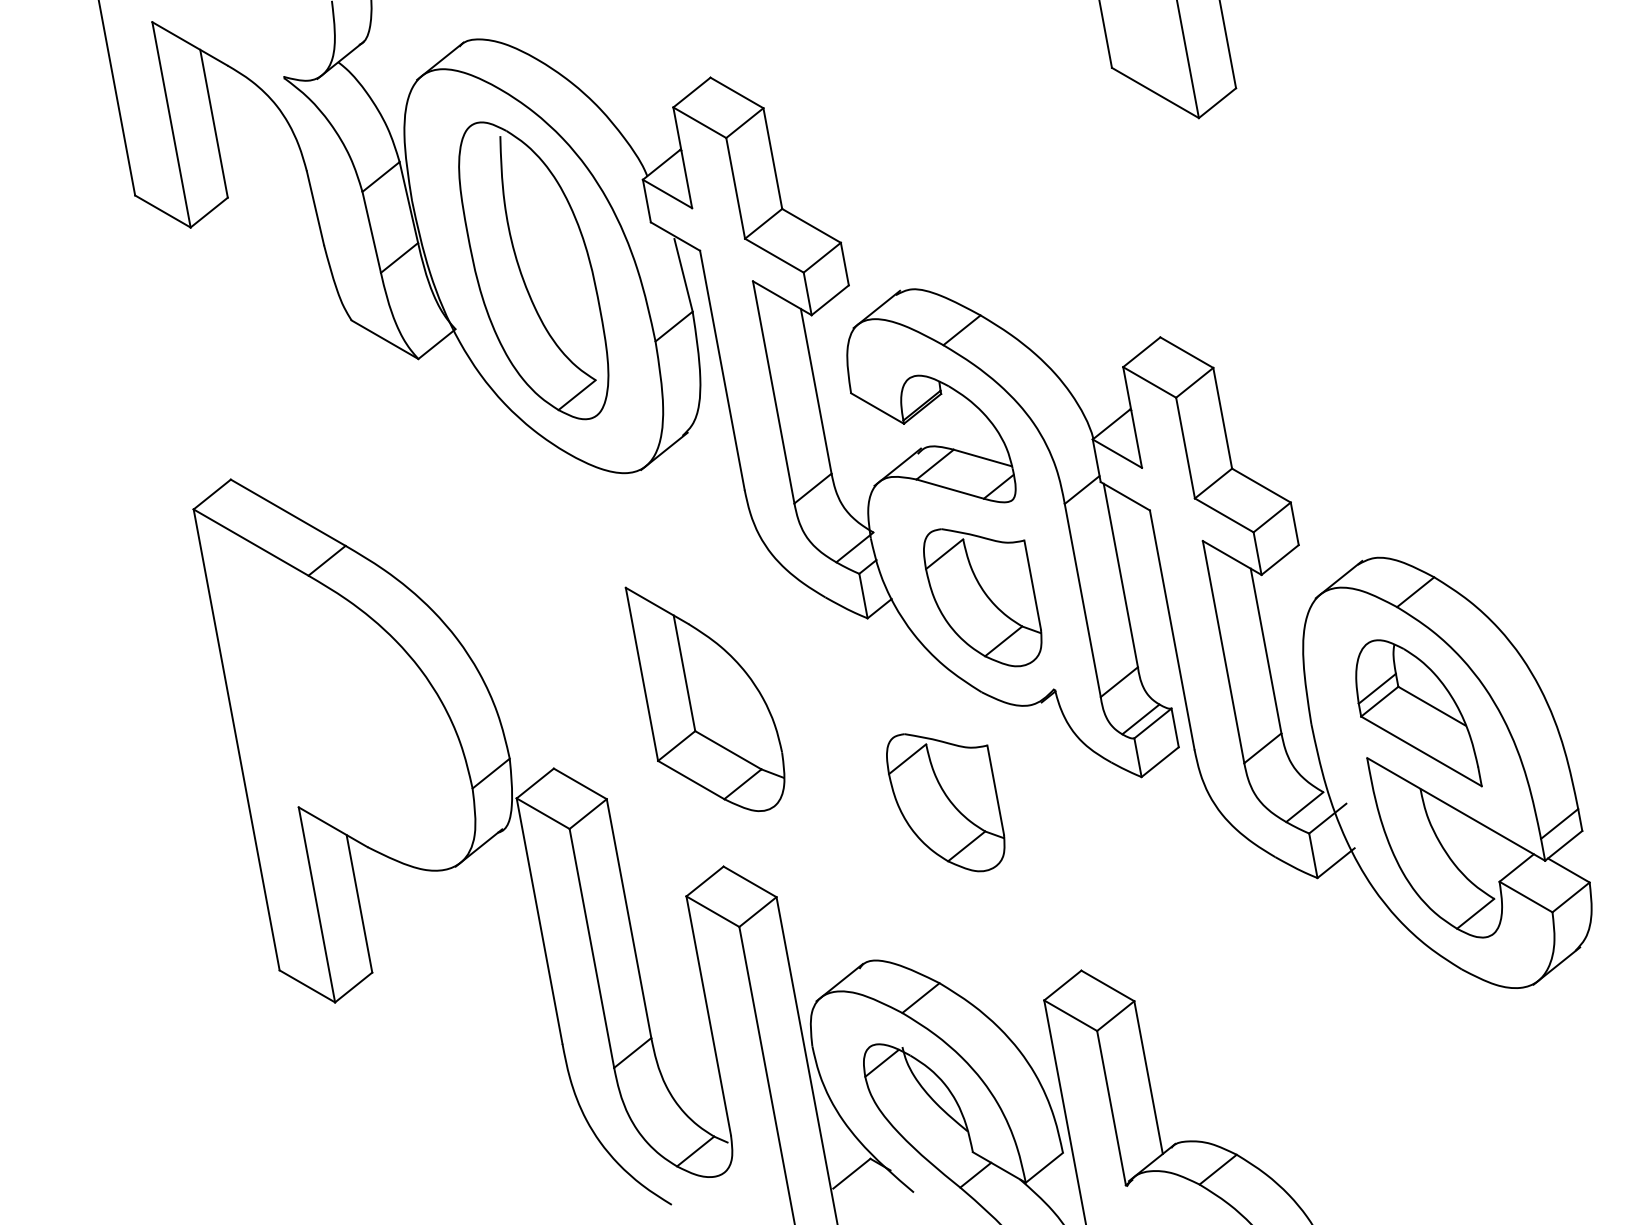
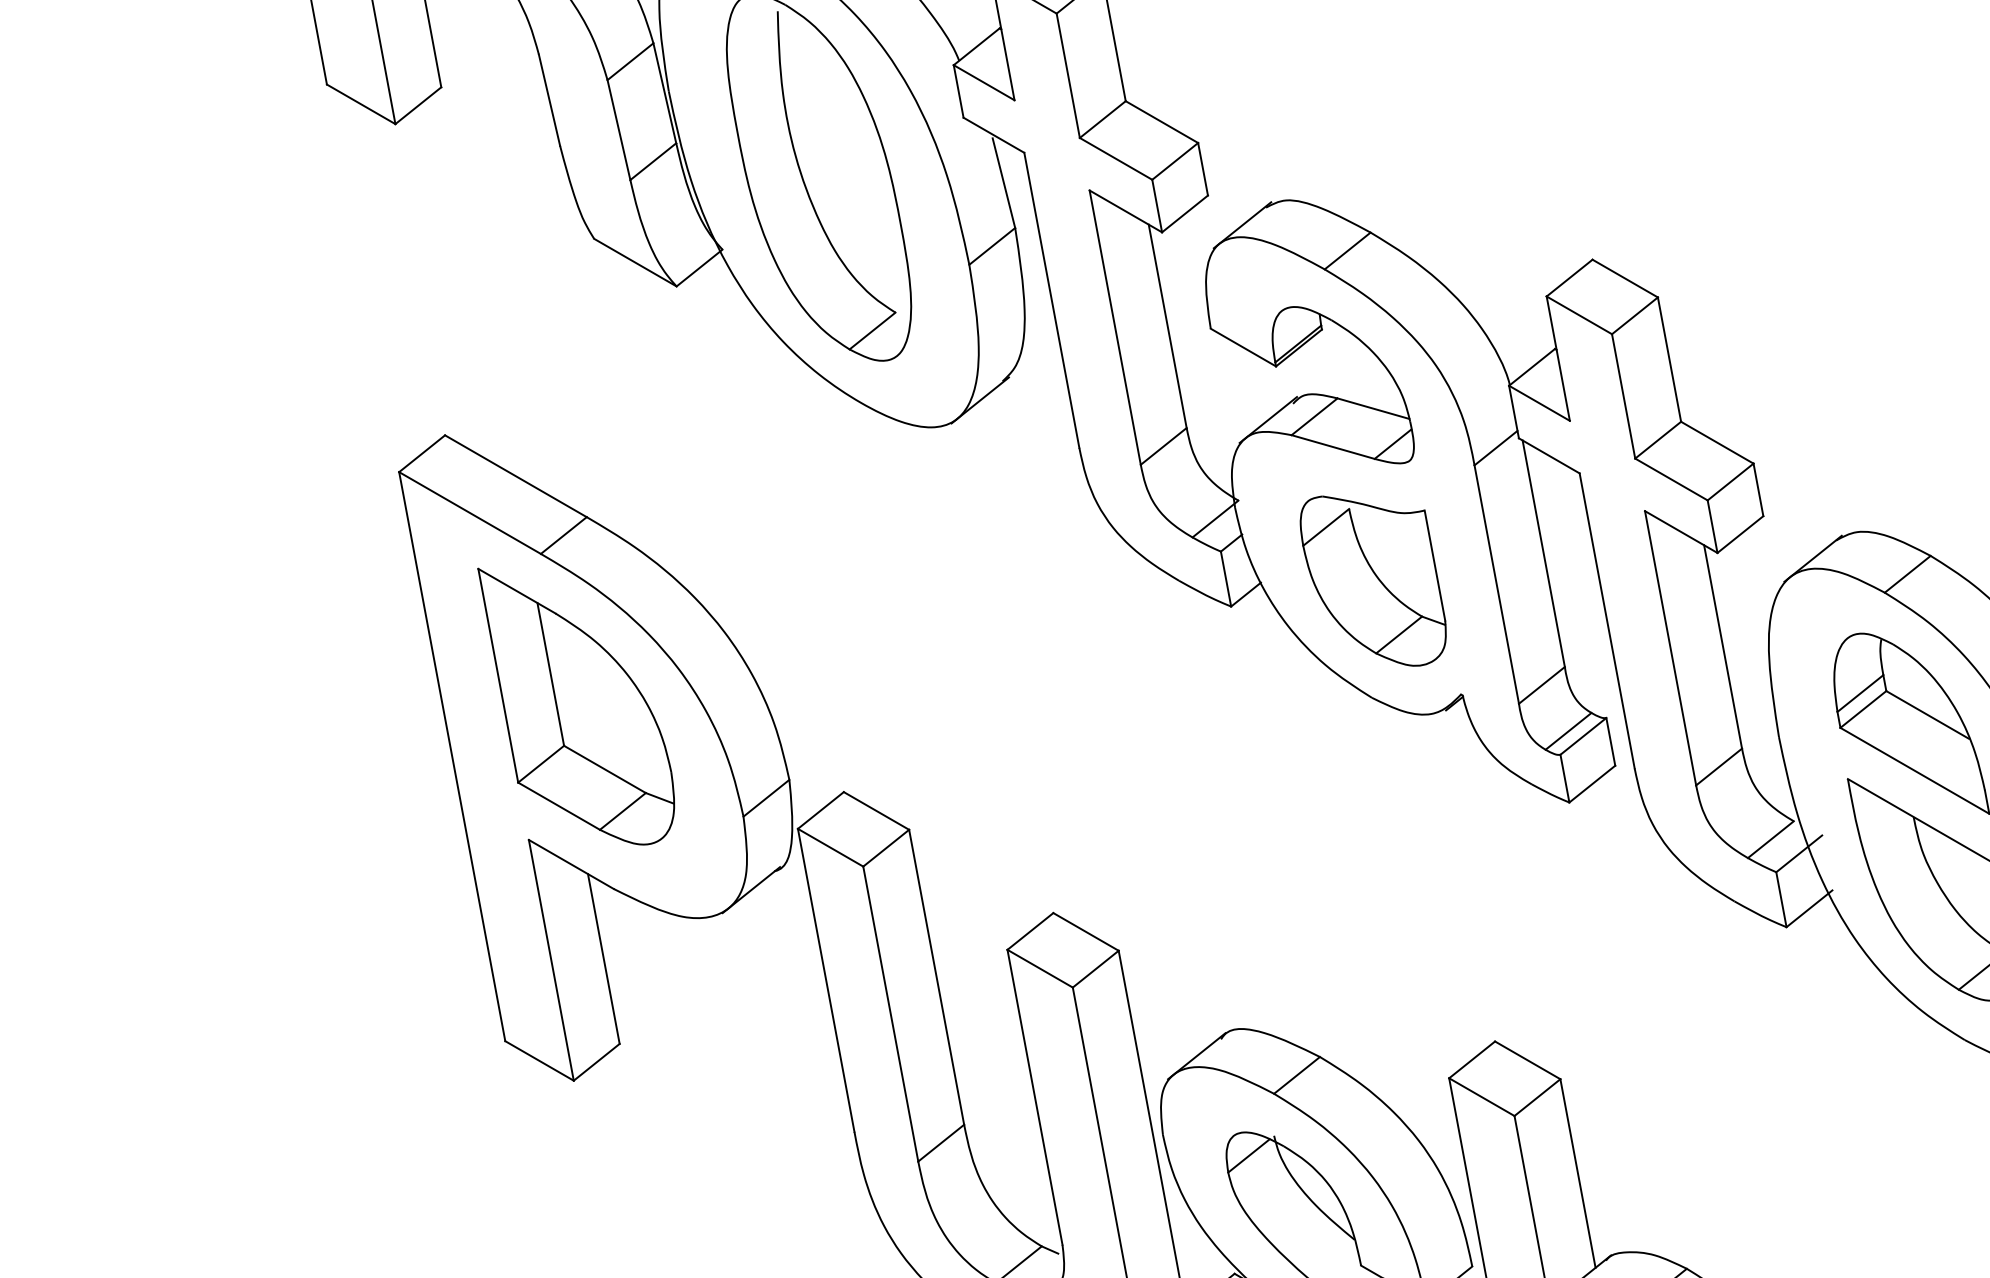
part: (704, 699) -> (575, 706), moved
part: (945, 802) -> (1327, 833), removed

